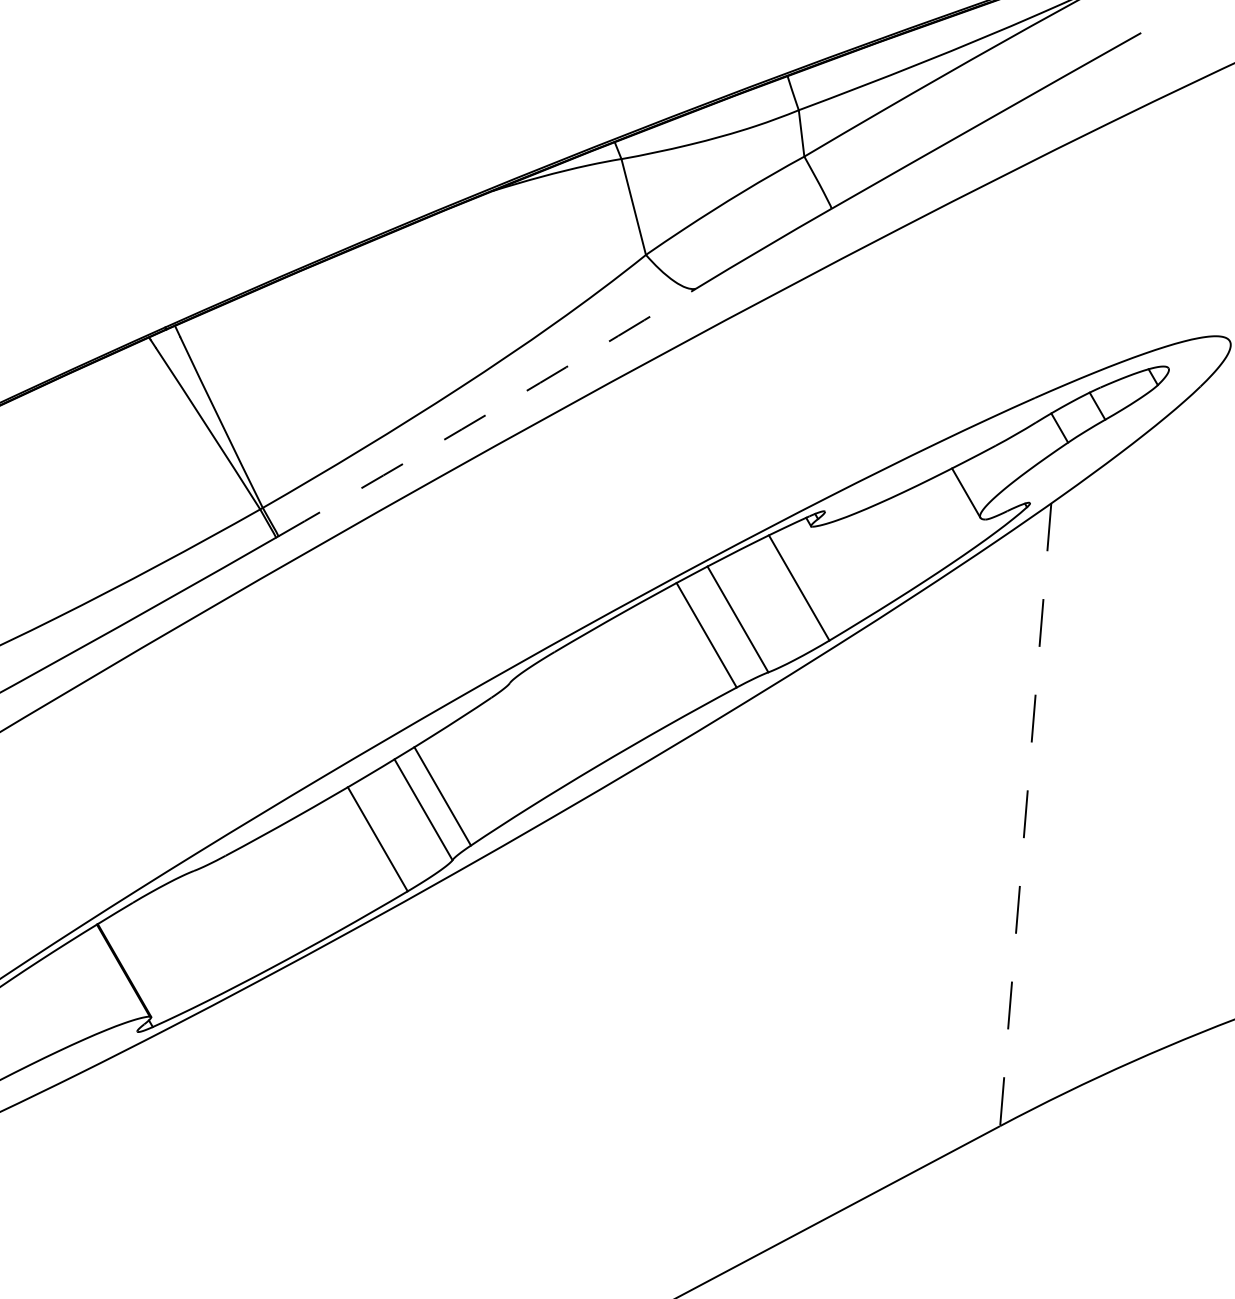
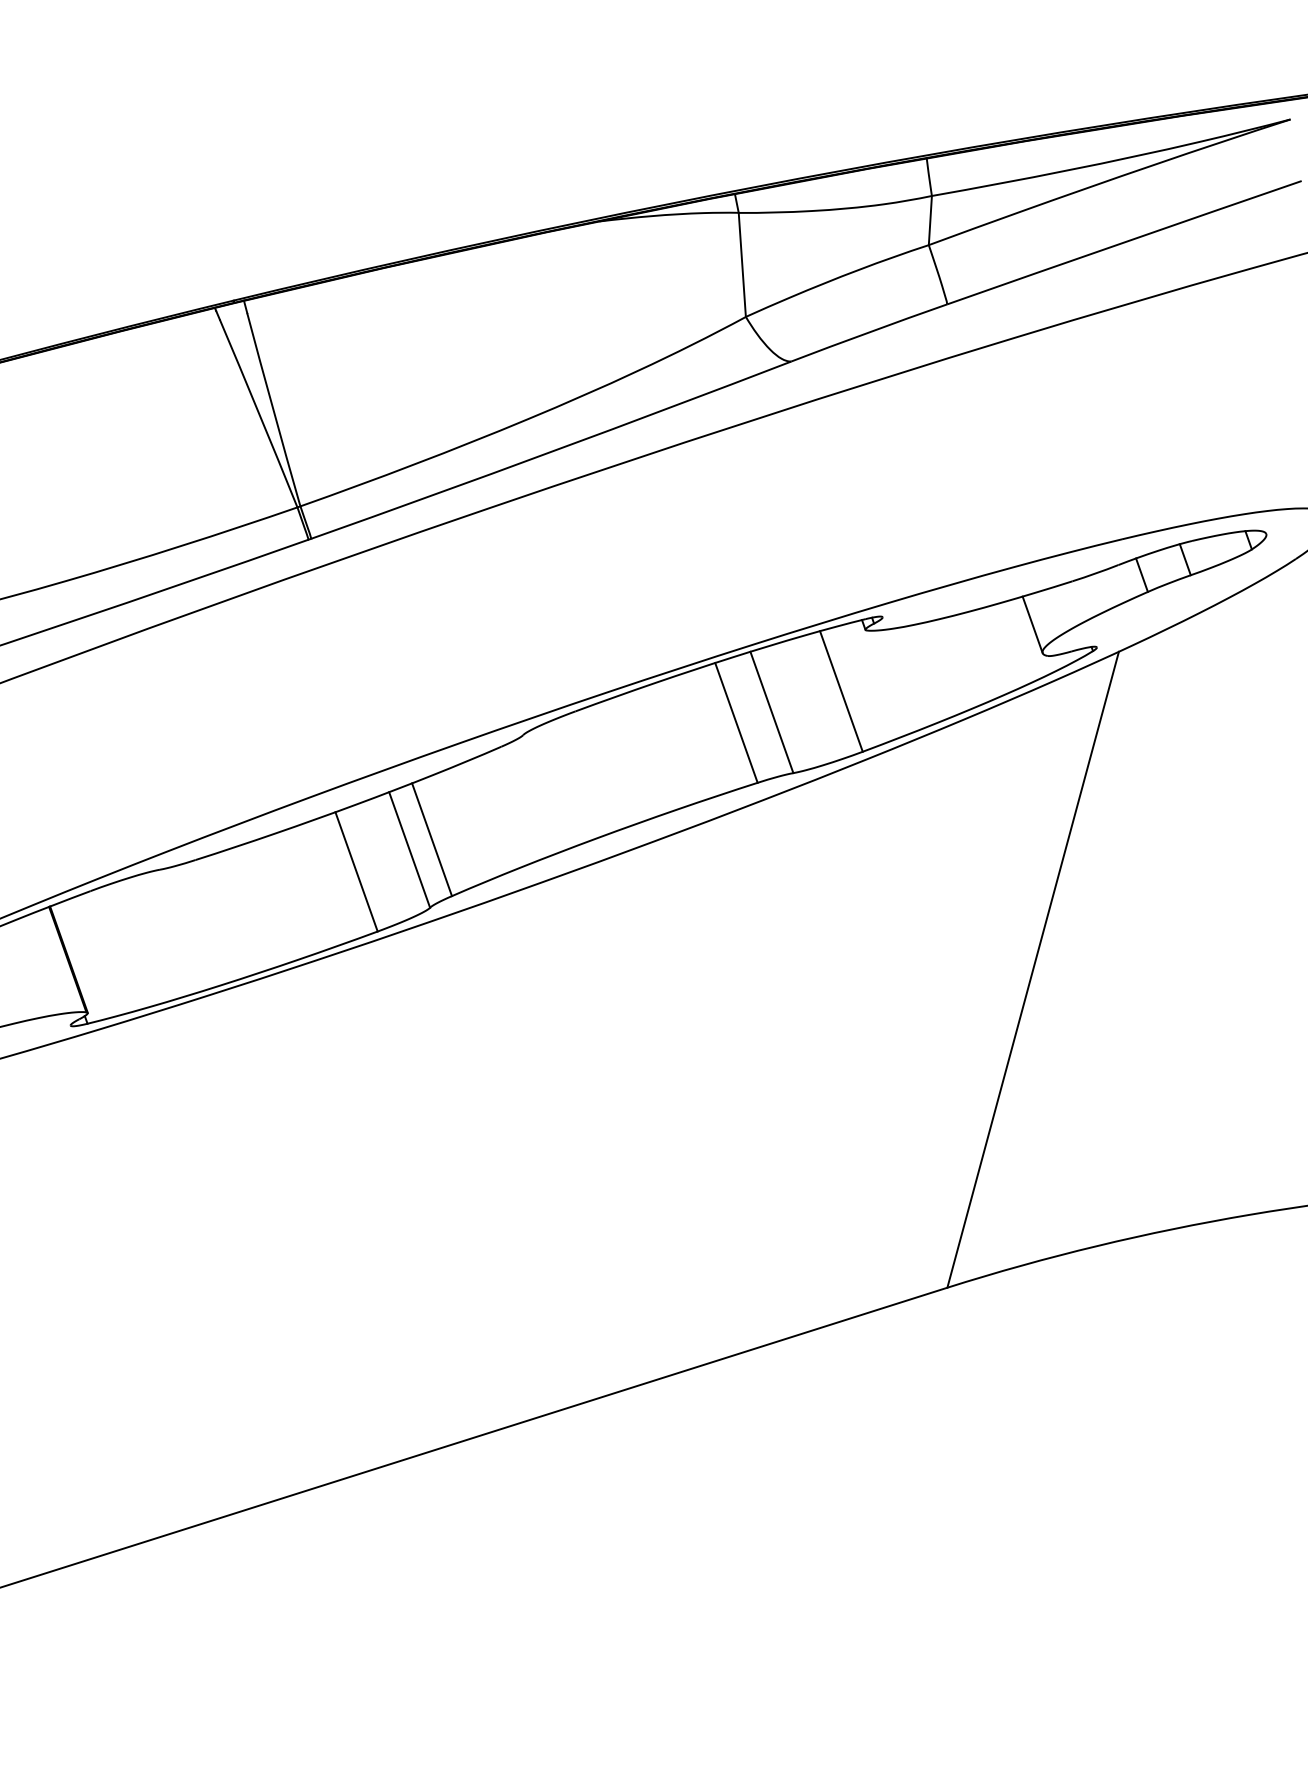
arc: (487, 413) -> (551, 451), dashed -> solid
line: (1026, 815) -> (1033, 970), dashed -> solid

